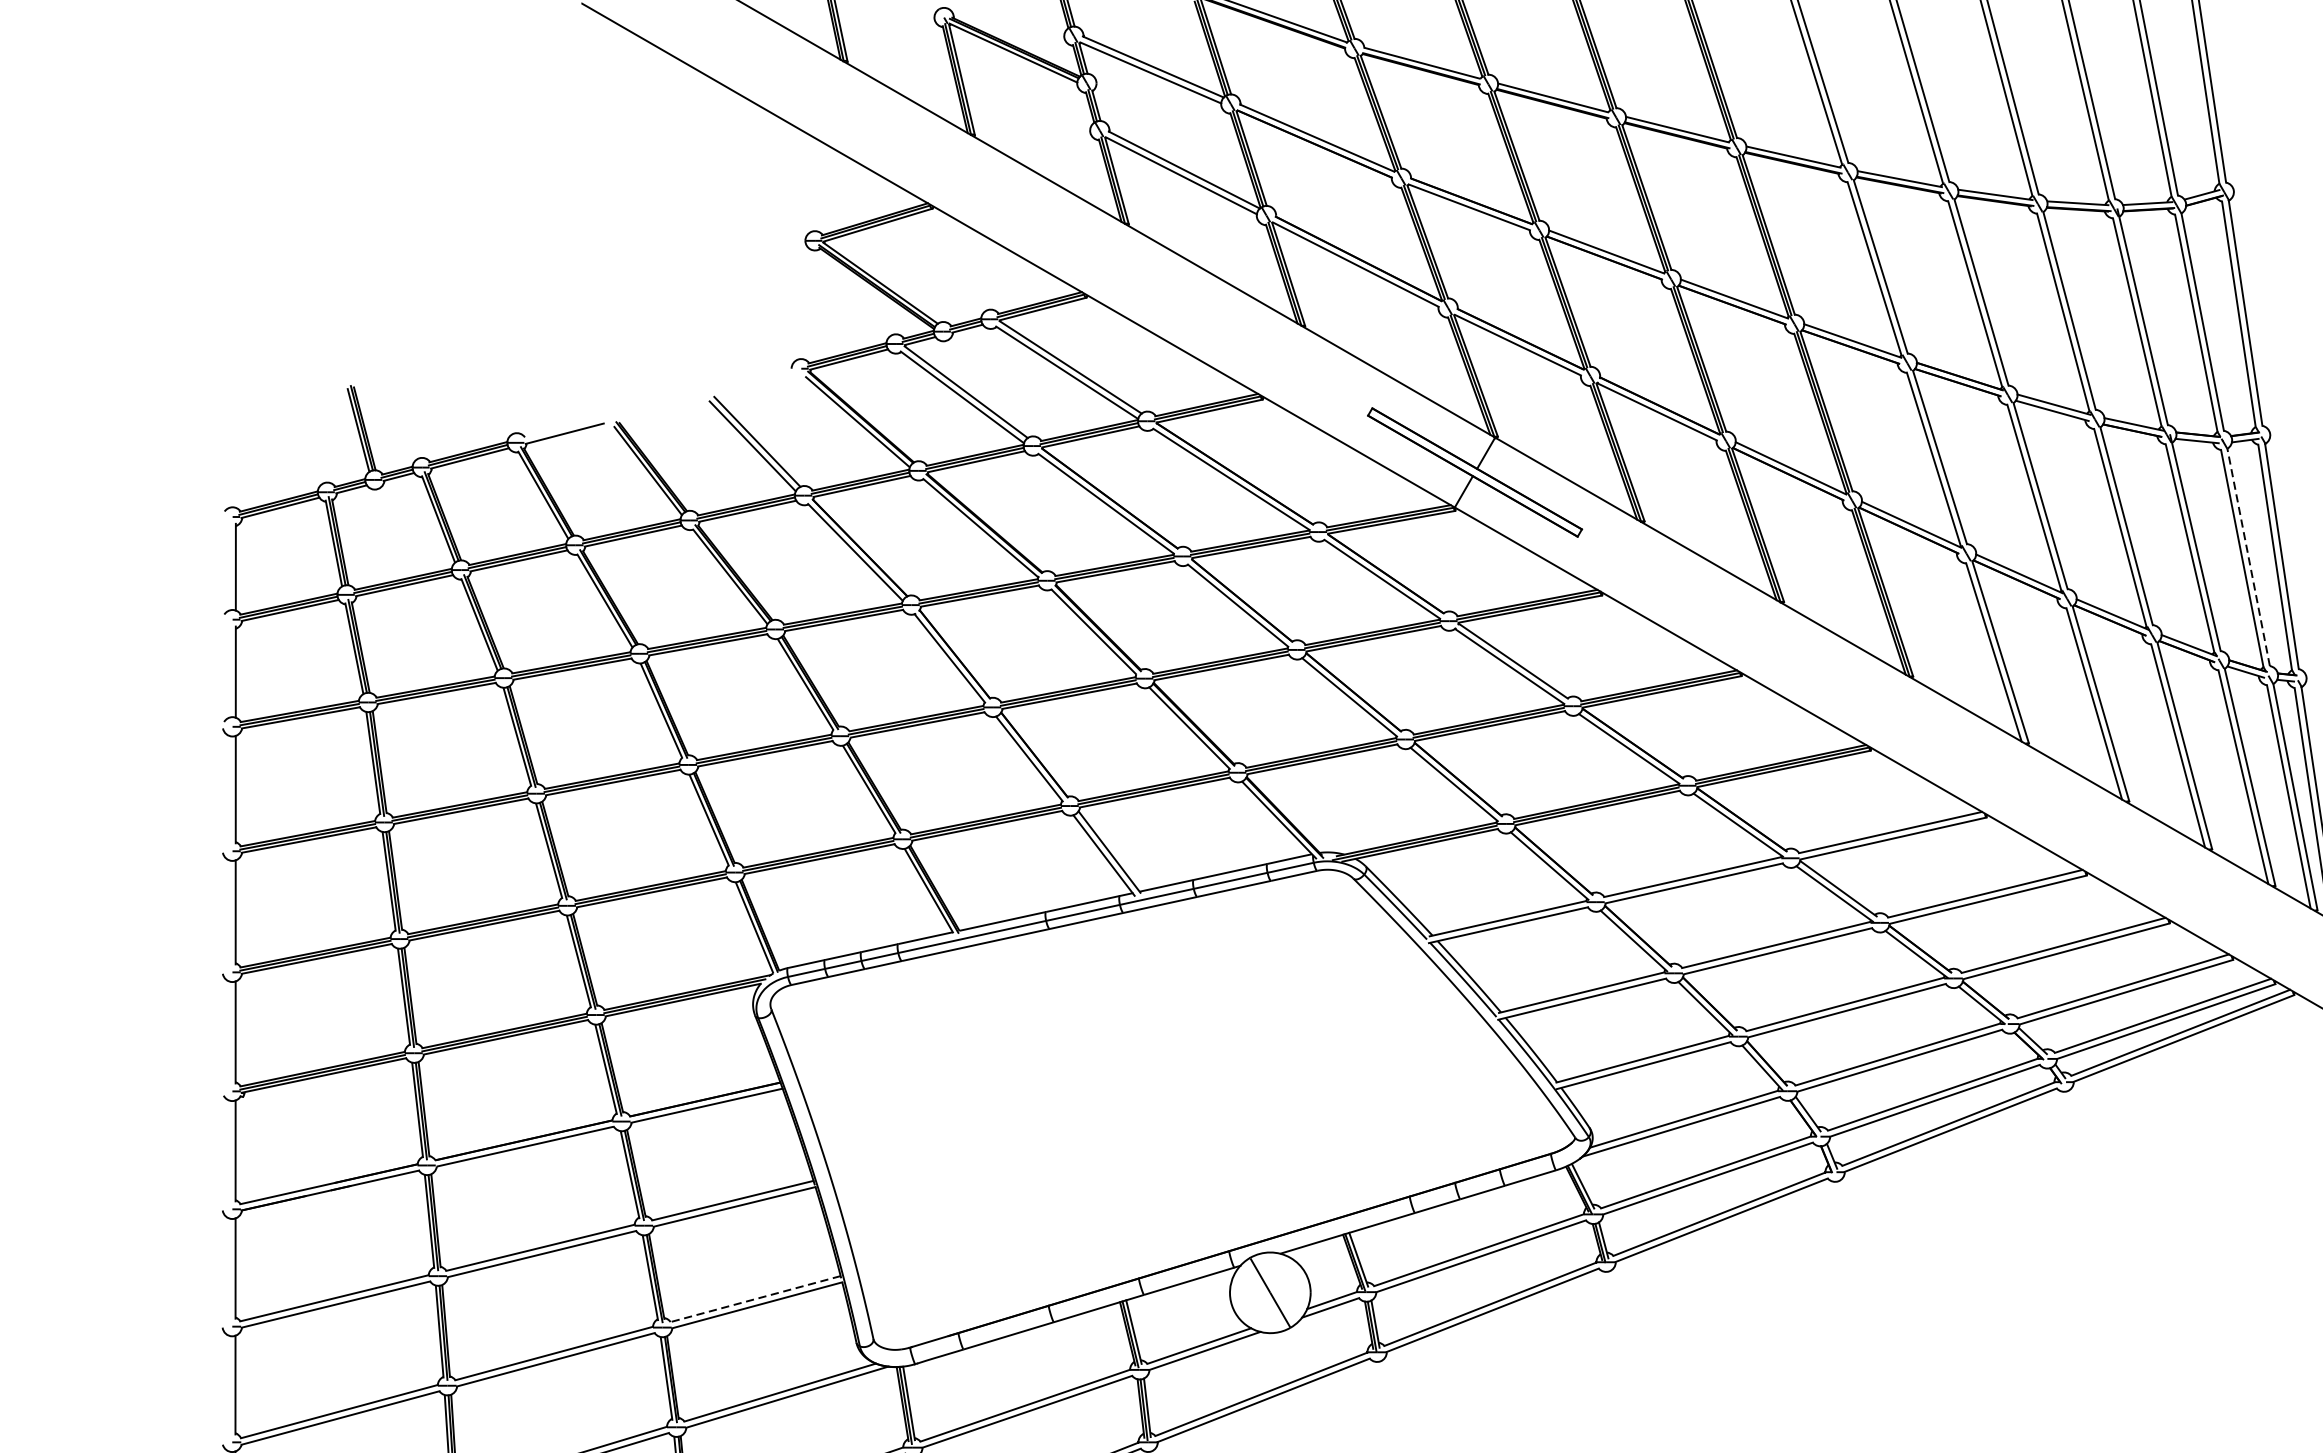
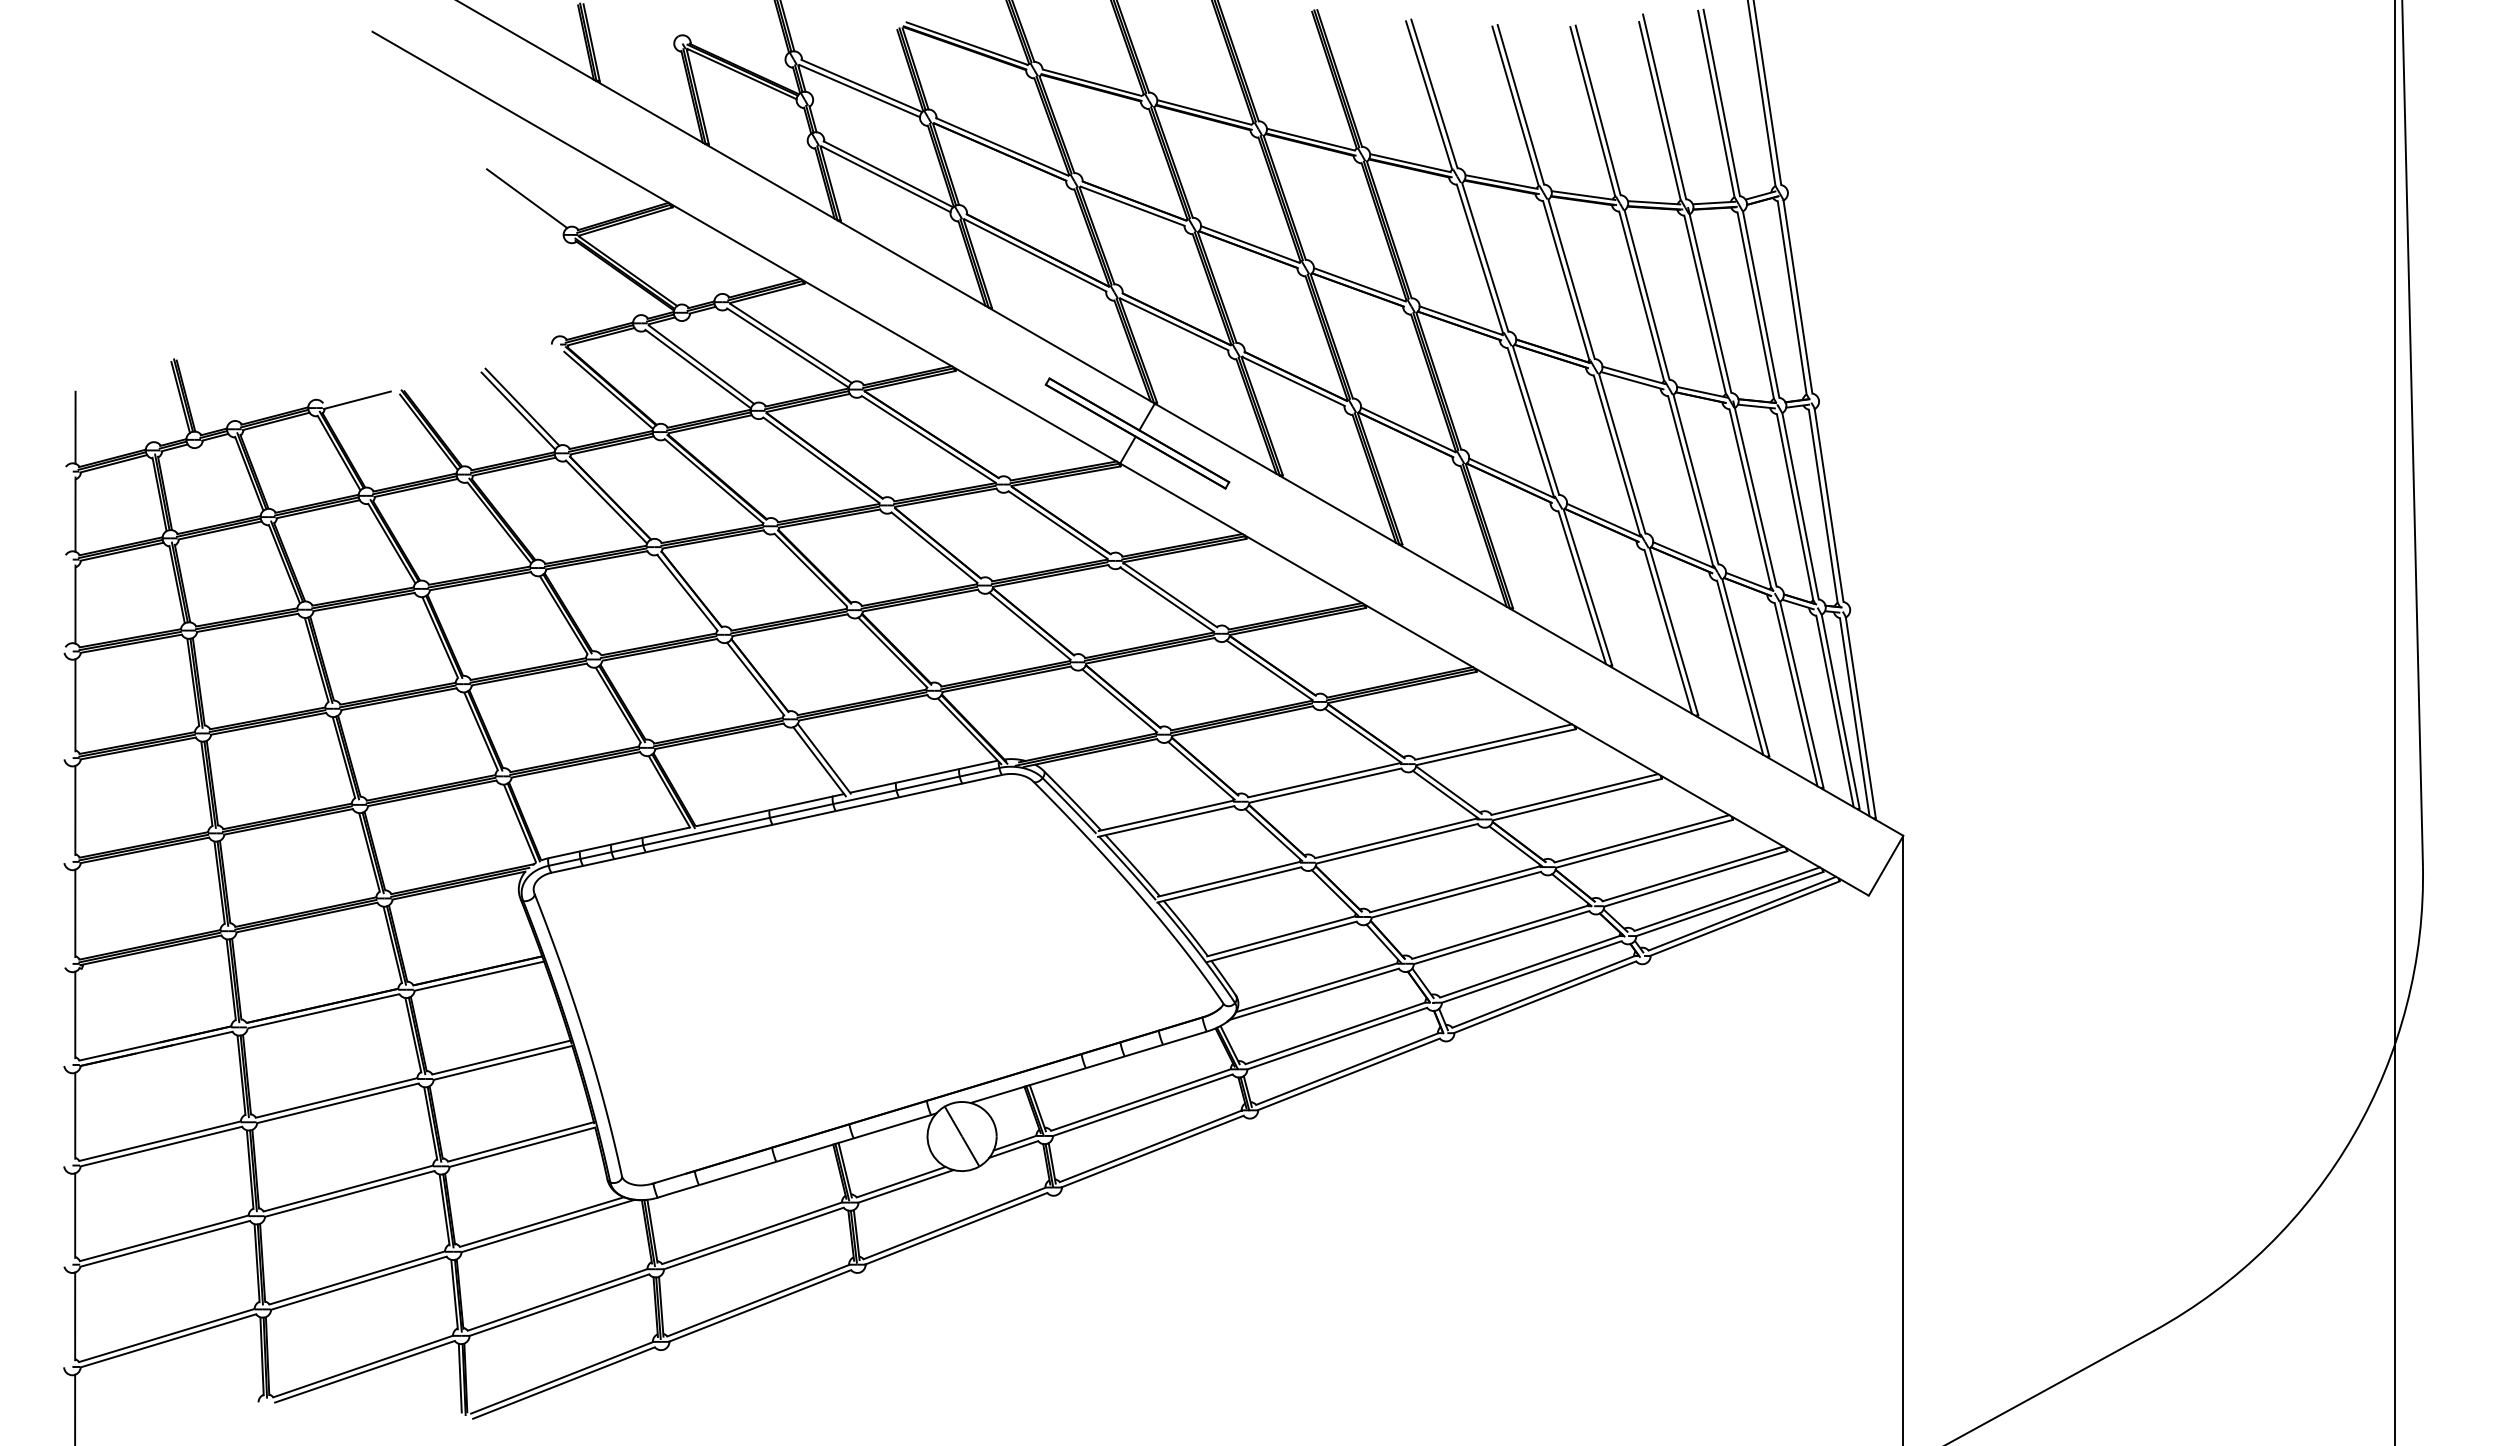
line: (763, 198) -> (527, 198), added
line: (235, 465) -> (75, 427), added
line: (2248, 557) -> (1800, 506), dashed -> solid
line: (755, 1298) -> (520, 1141), dashed -> solid

